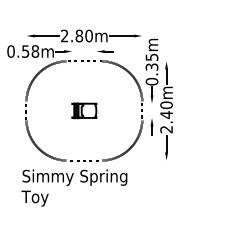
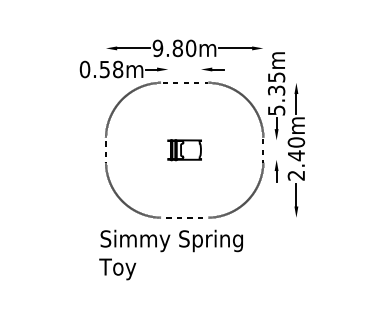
text: (64, 36) -> (157, 48), 2.80m -> 9.80m
text: (151, 81) -> (276, 110), 0.35m -> 5.35m

